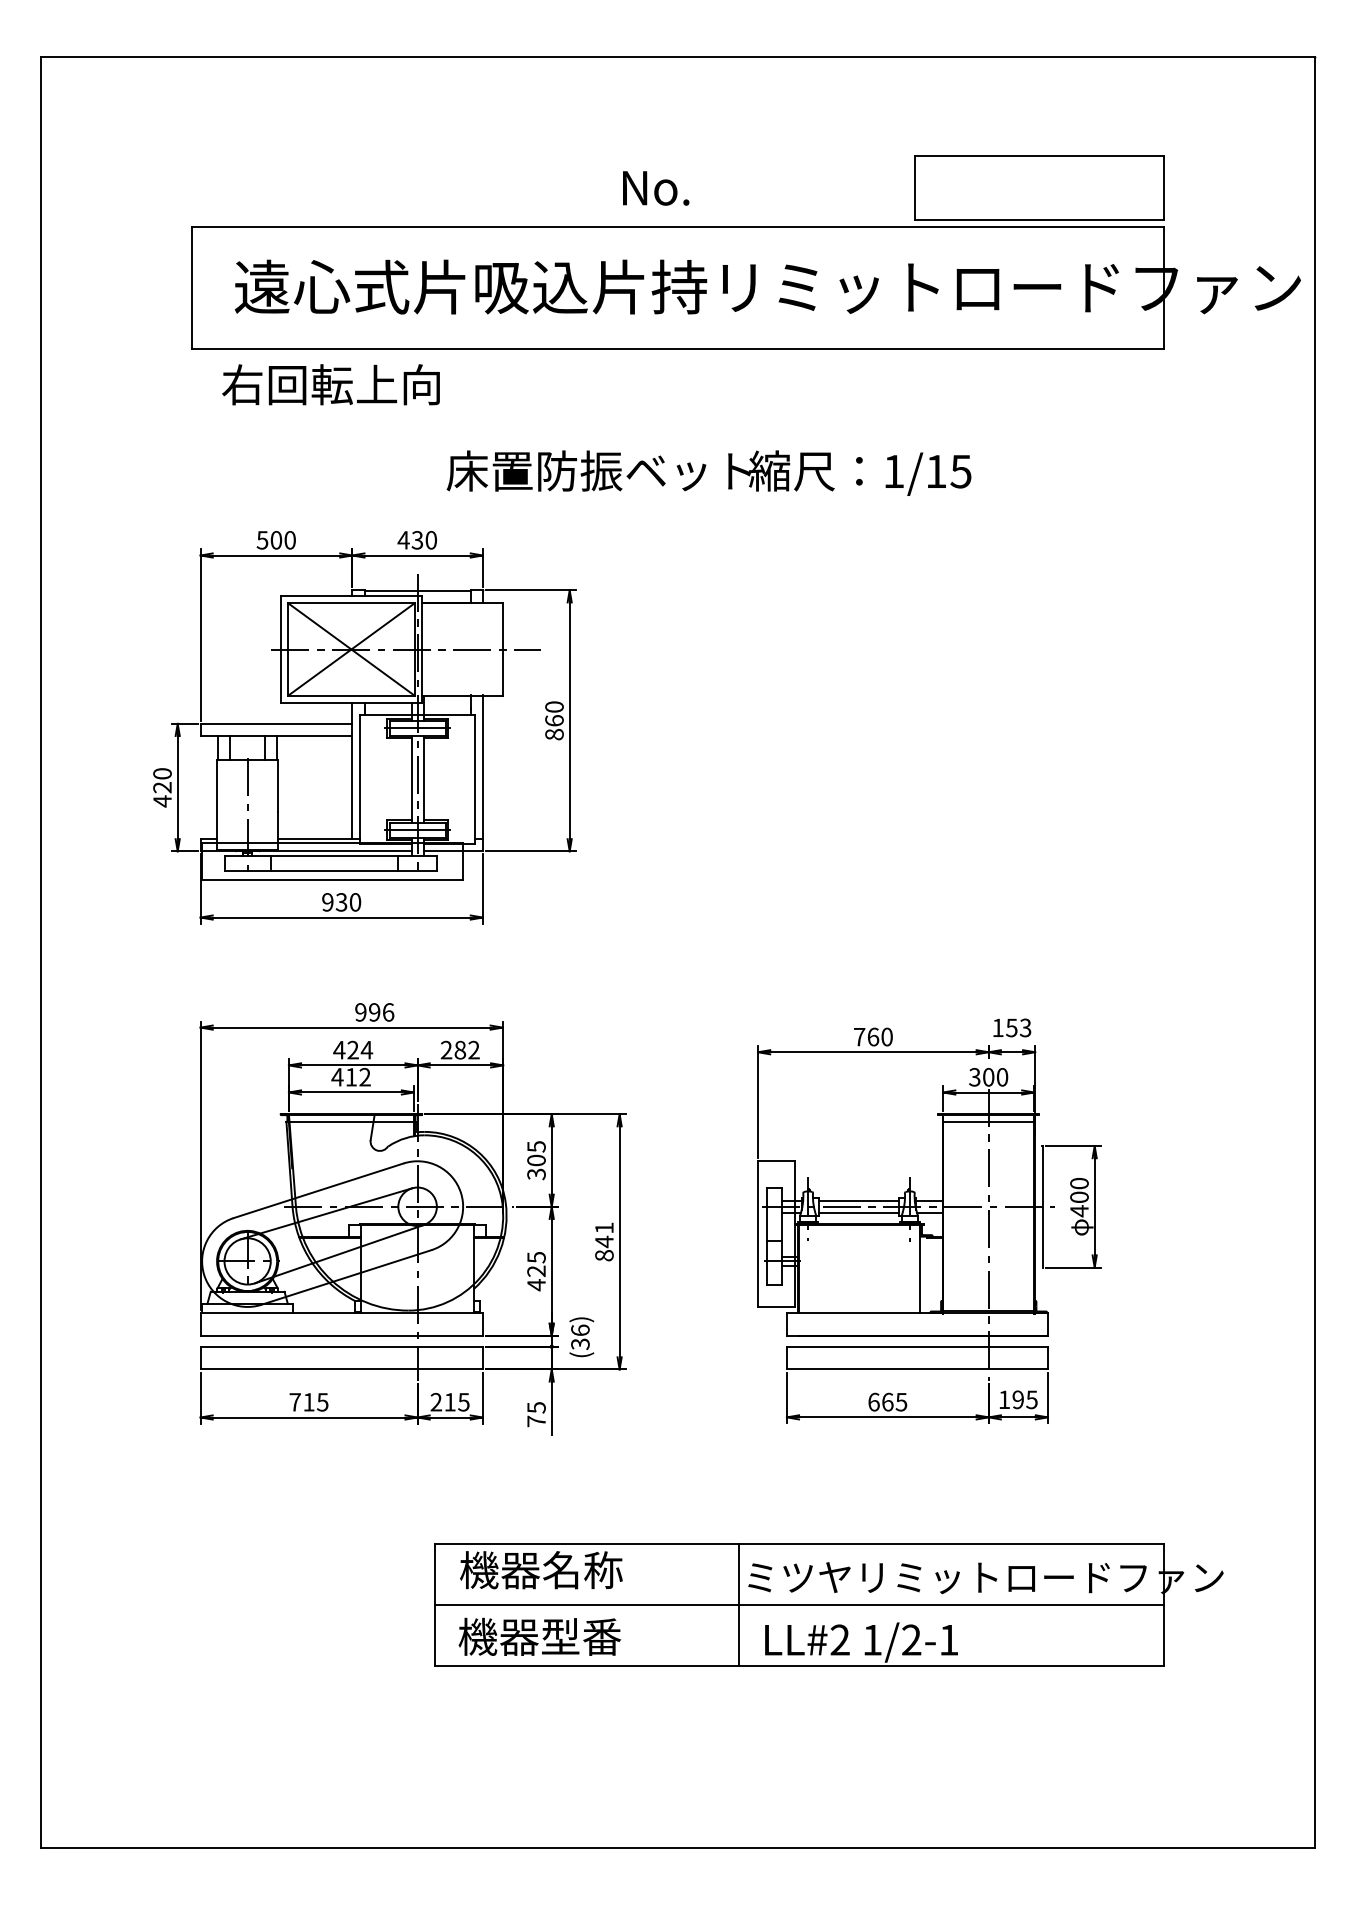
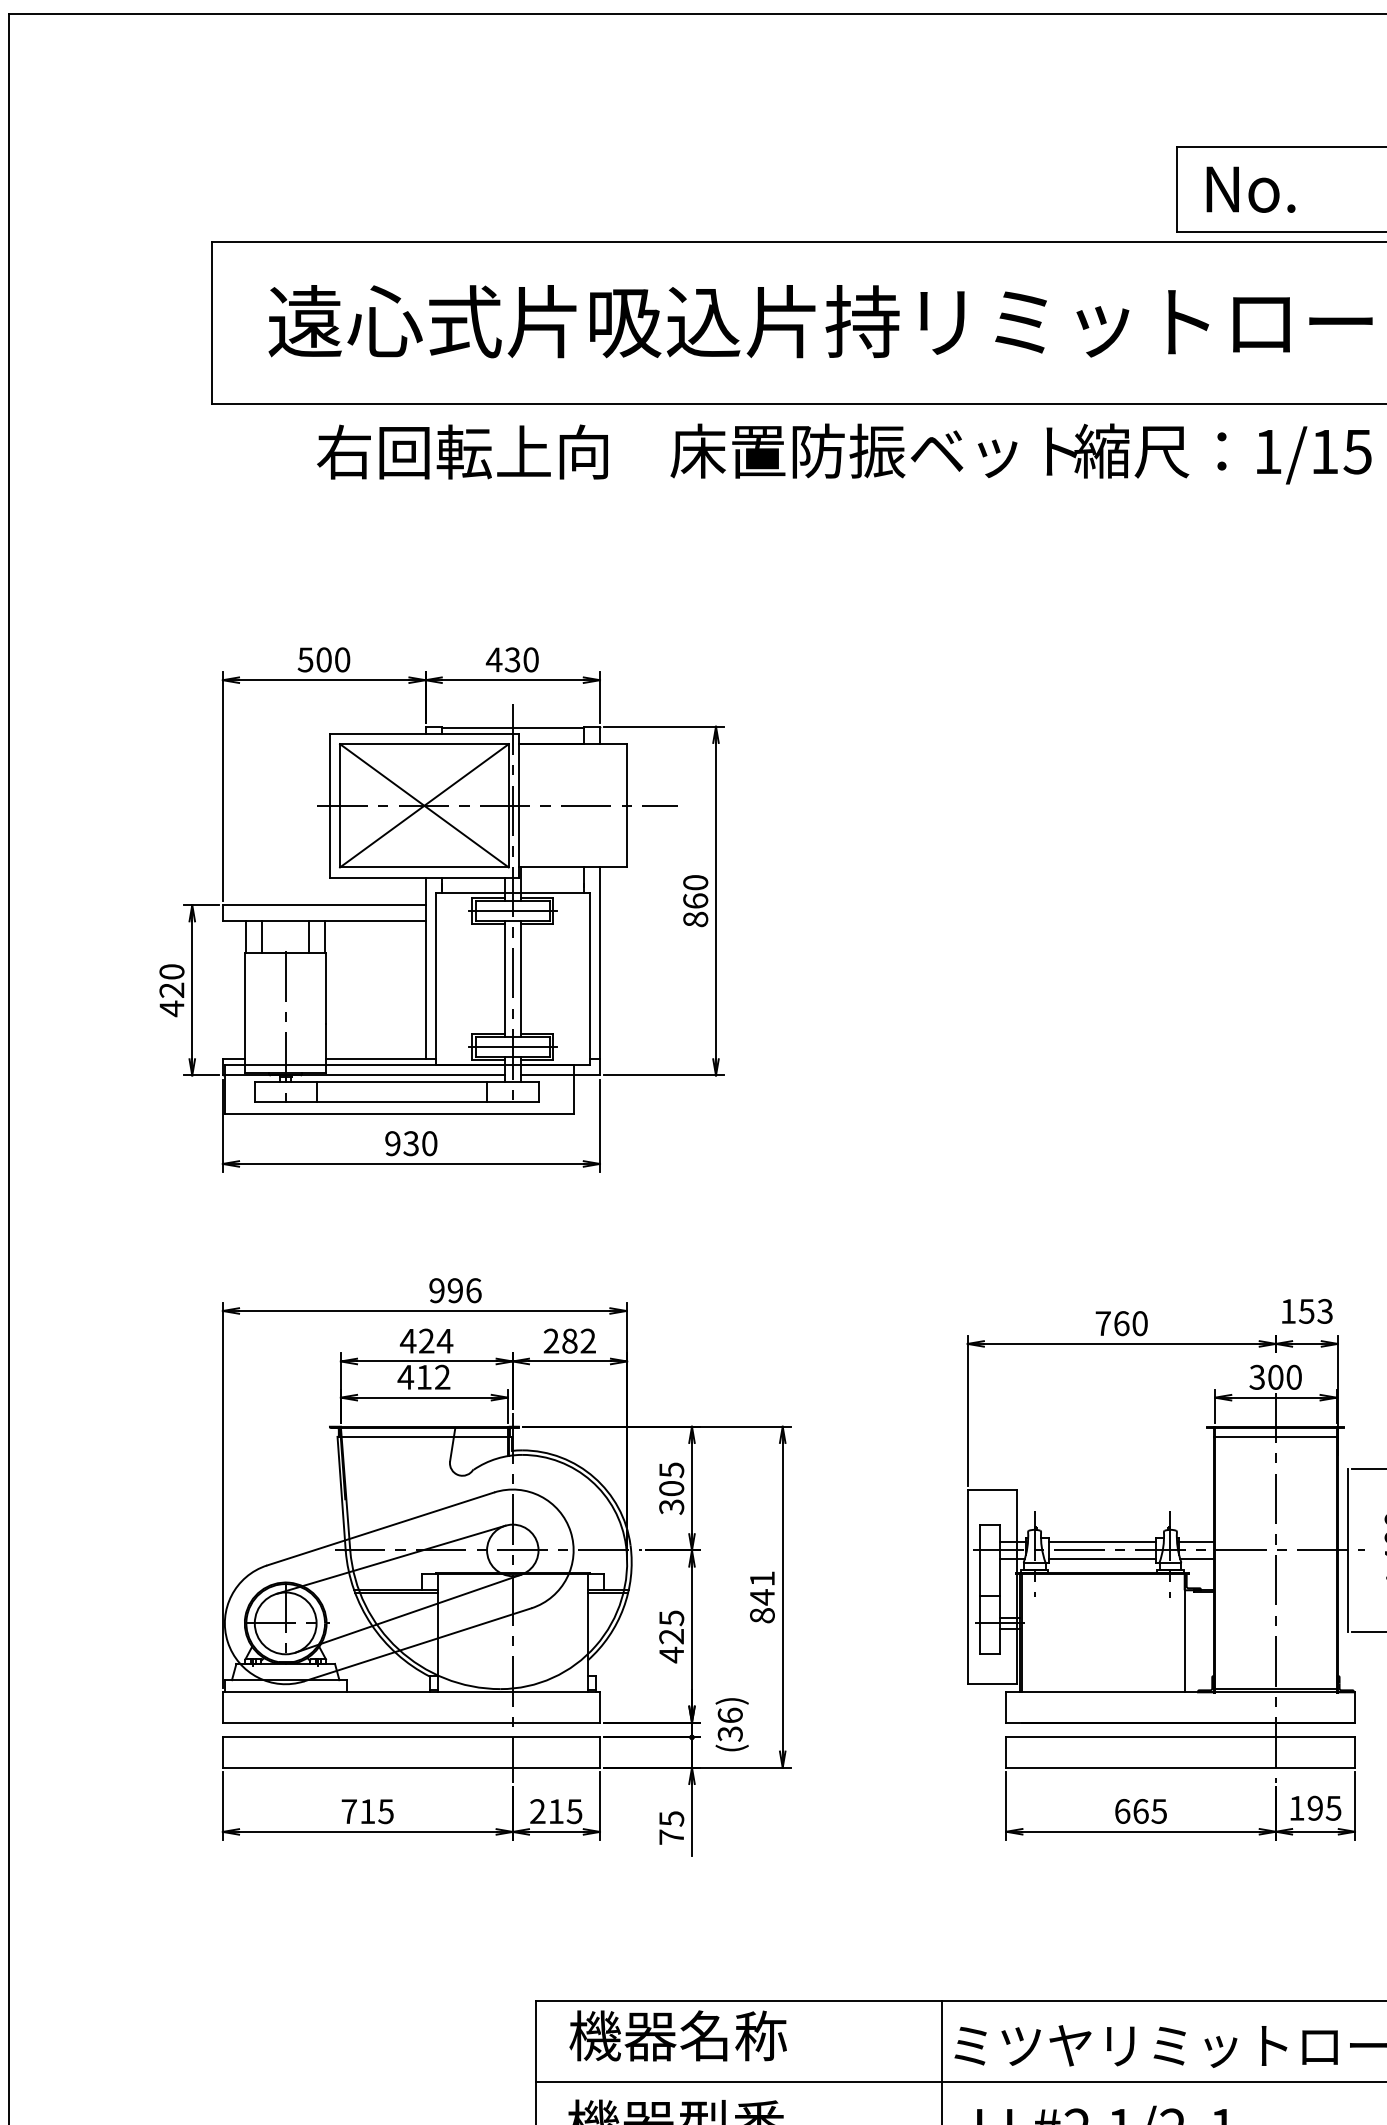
text: (656, 188) -> (1251, 189), moved
text: (330, 384) -> (461, 451), moved
text: (708, 472) -> (1020, 453), moved

